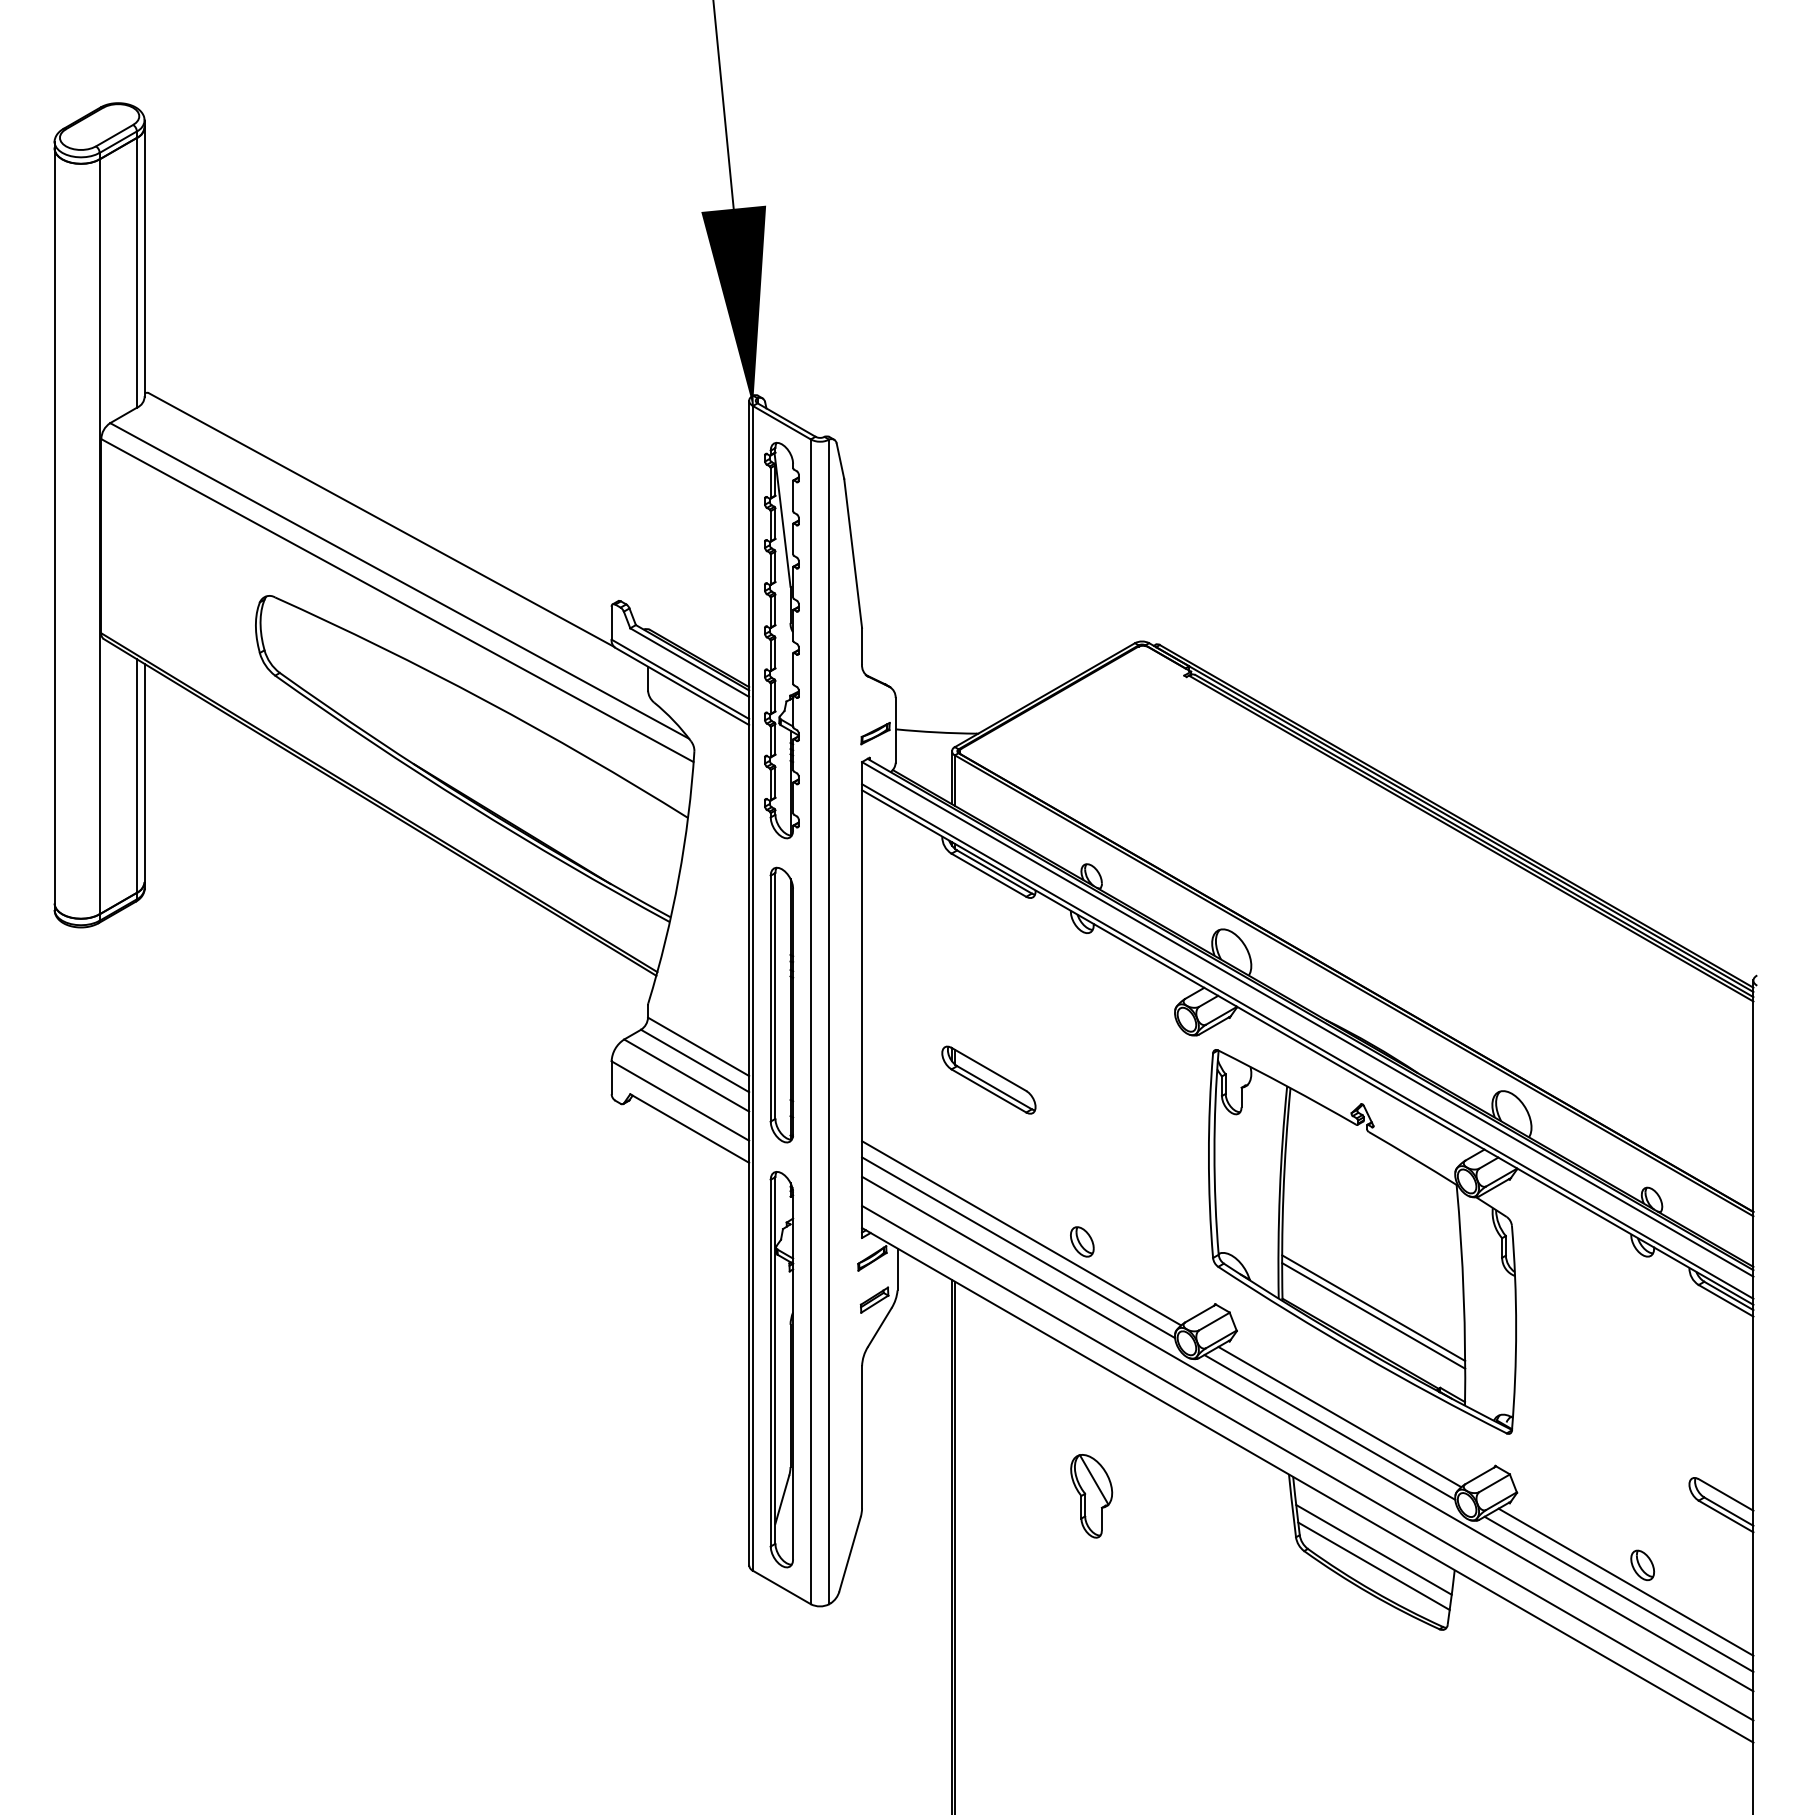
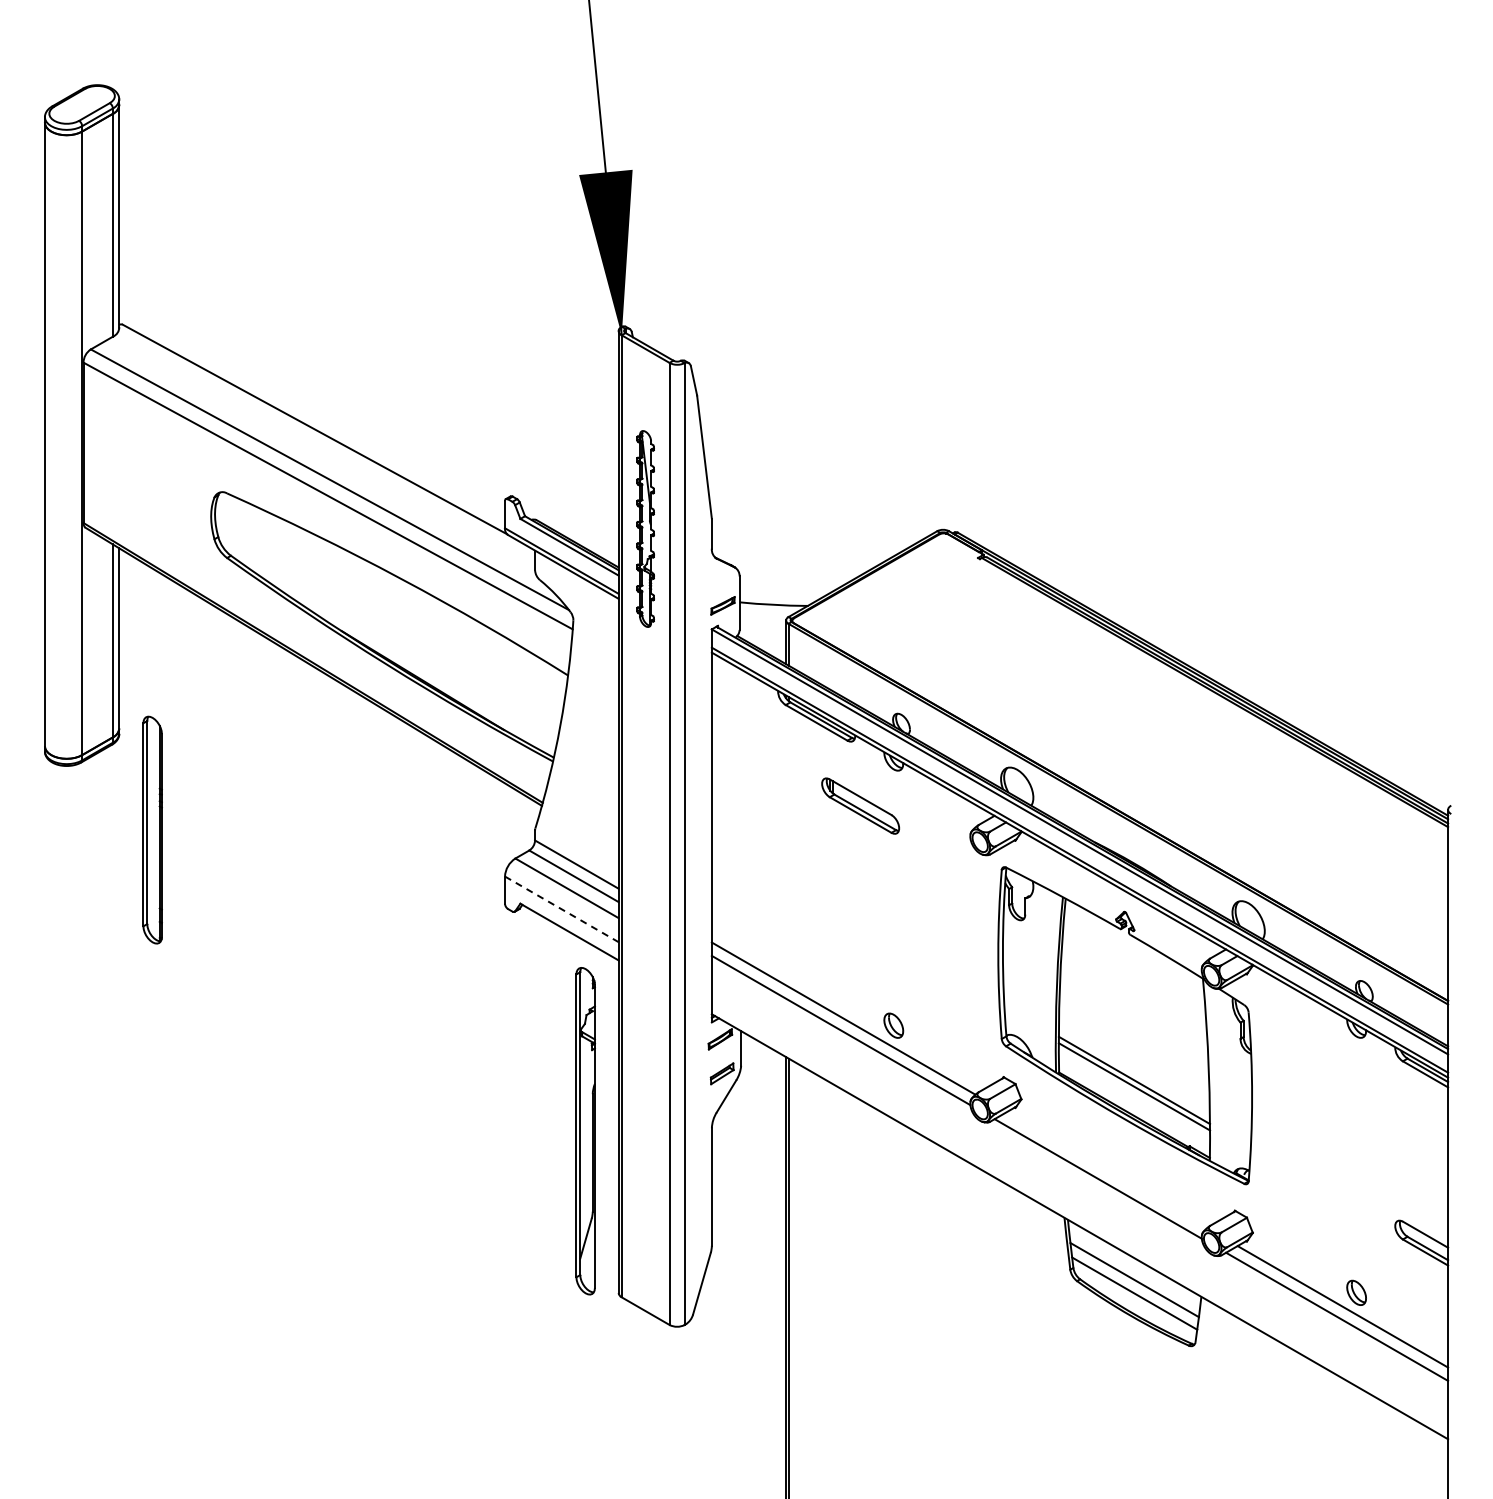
part: (781, 639) -> (645, 528), size x0.6
part: (781, 1004) -> (152, 829), moved
part: (988, 1079) -> (860, 805), moved
line: (680, 1101) -> (561, 909), solid -> dashed
part: (781, 1369) -> (585, 1131), moved
line: (1339, 1417) -> (1106, 1170), removed
line: (1307, 1432) -> (1079, 1183), removed
line: (1307, 1463) -> (1079, 1208), removed
part: (1091, 1495) -> (901, 1235), removed

